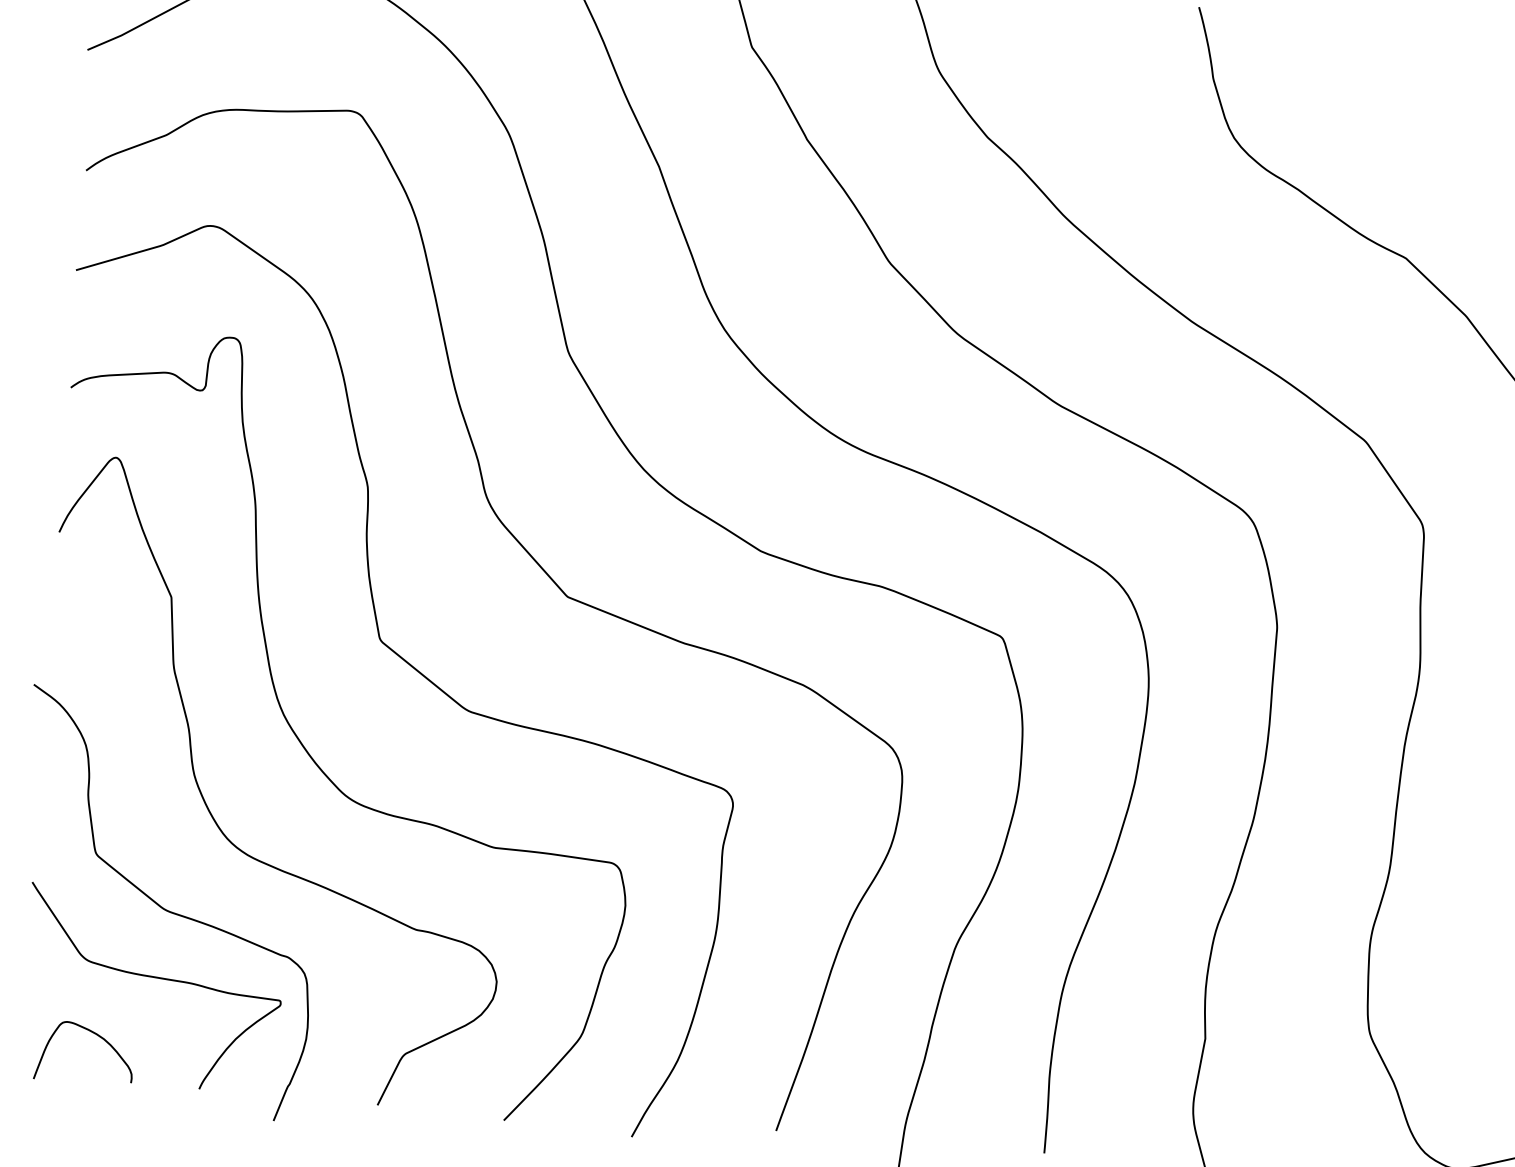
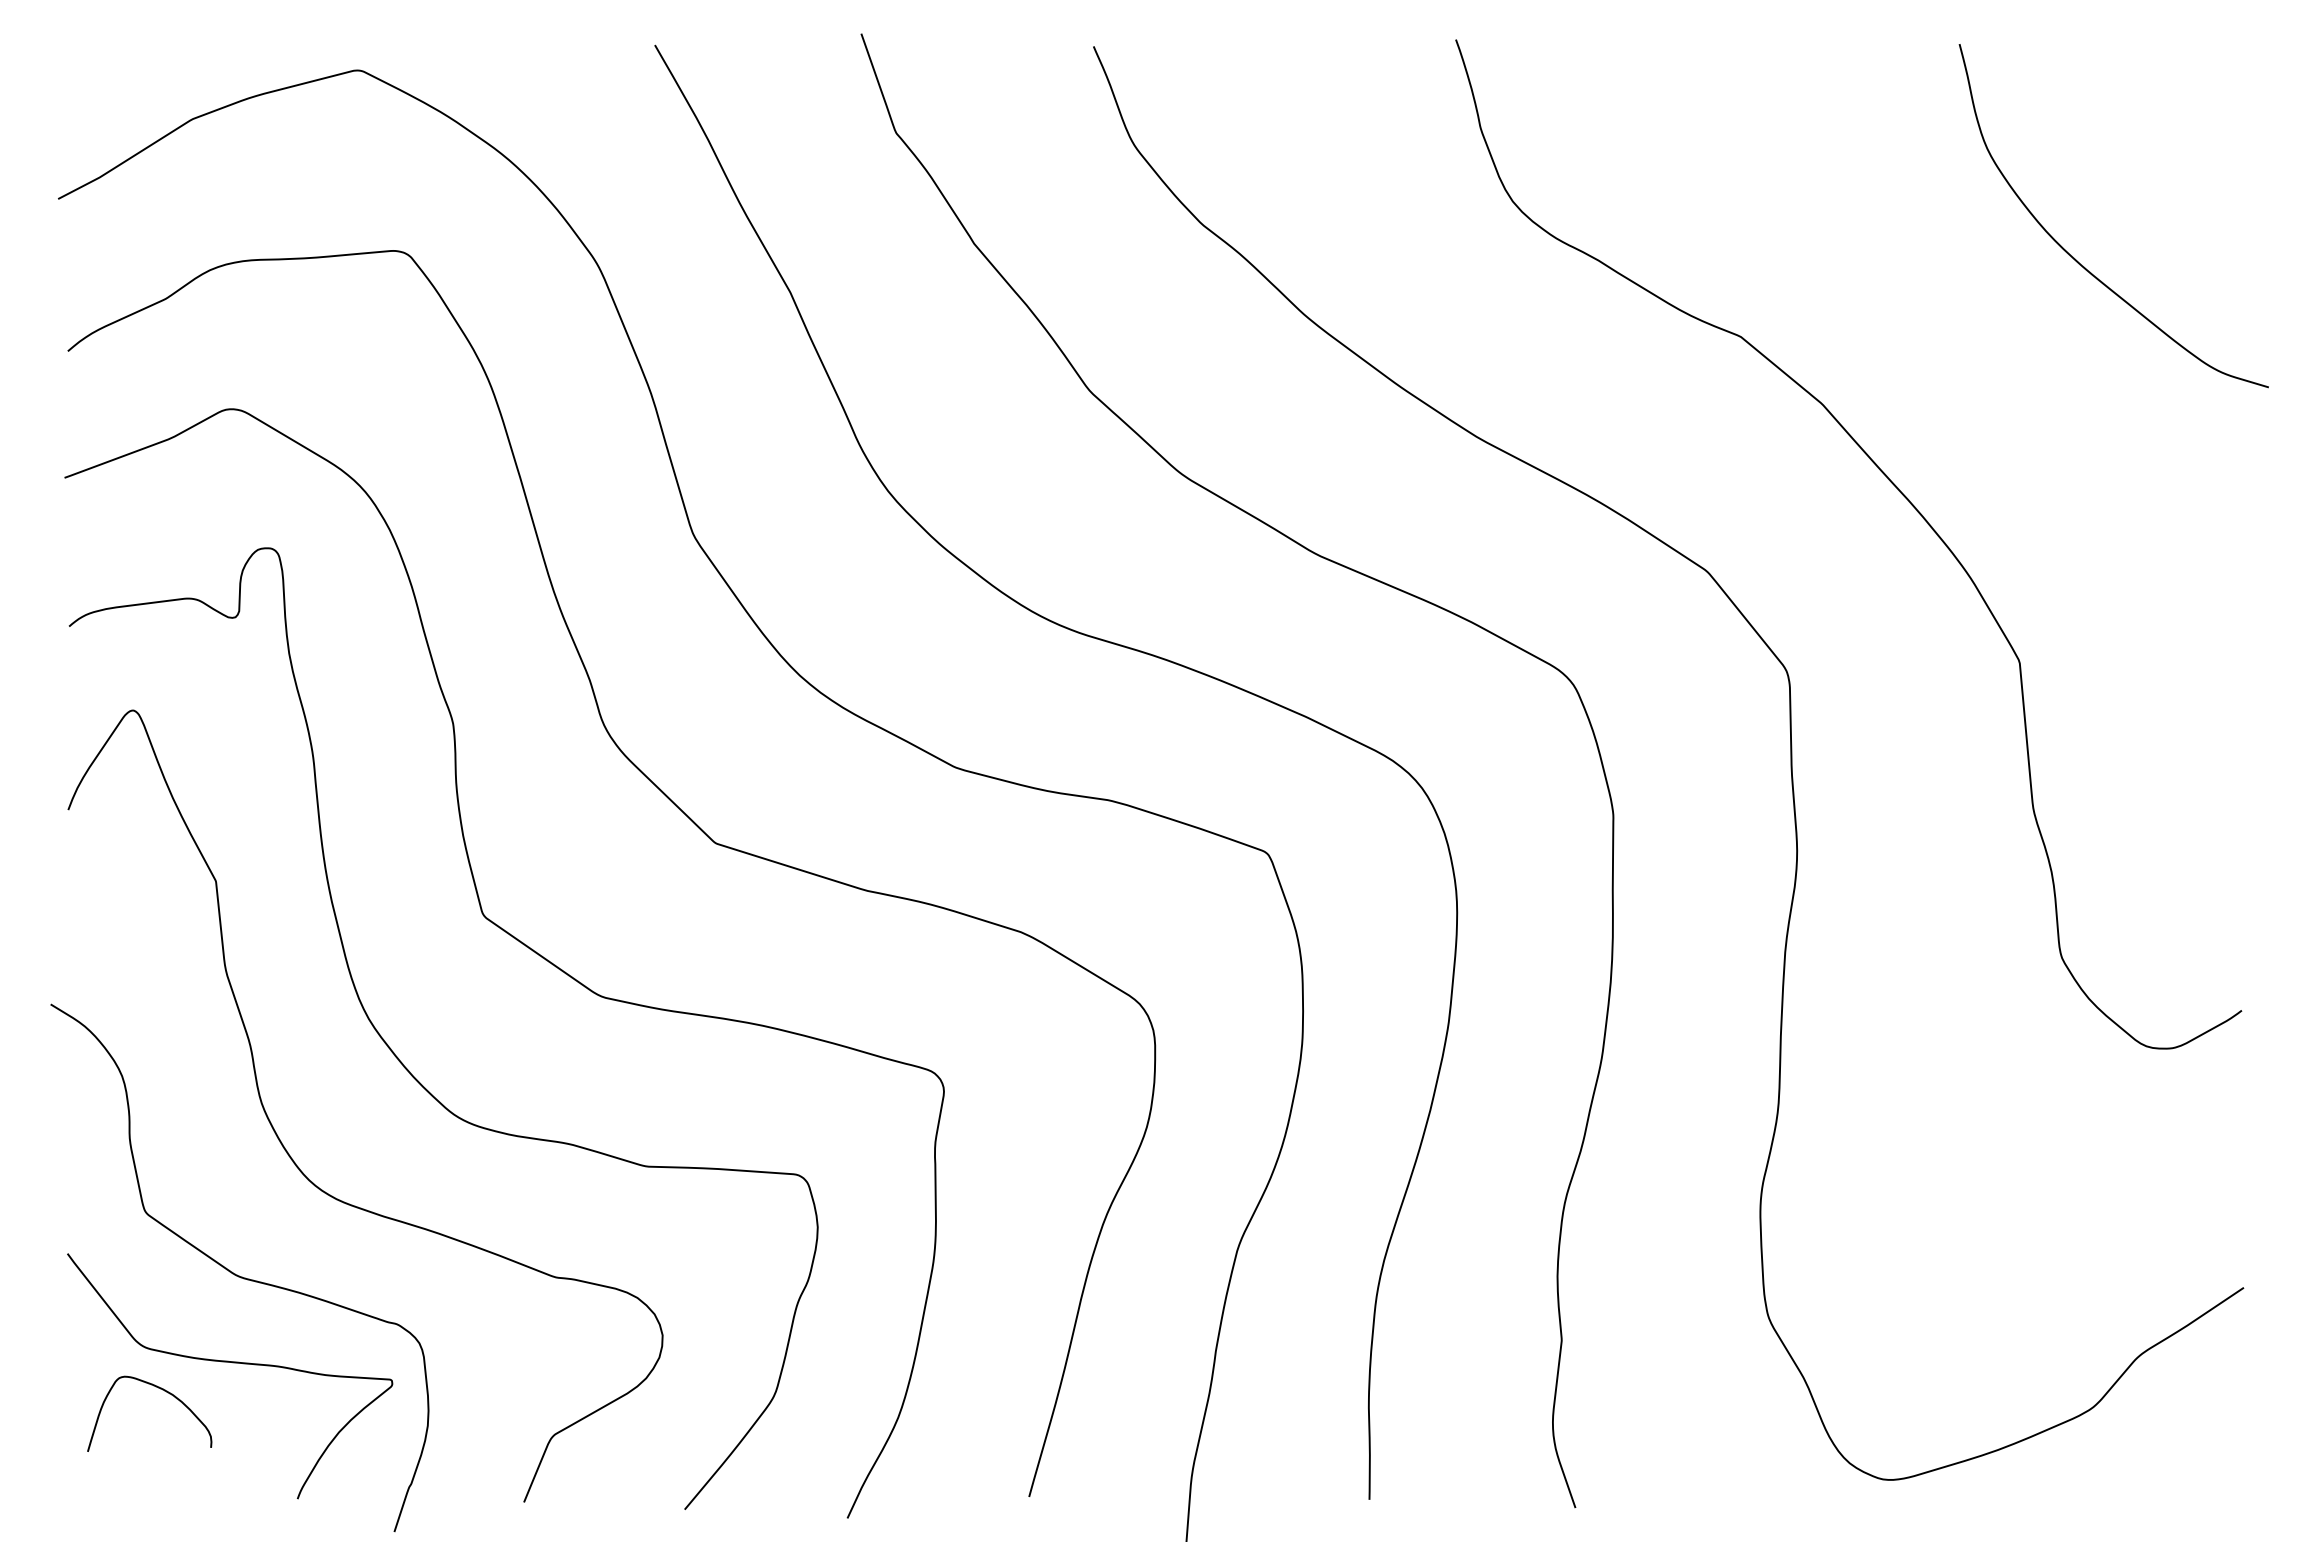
curve: (94, 1034) -> (160, 1389), moved

